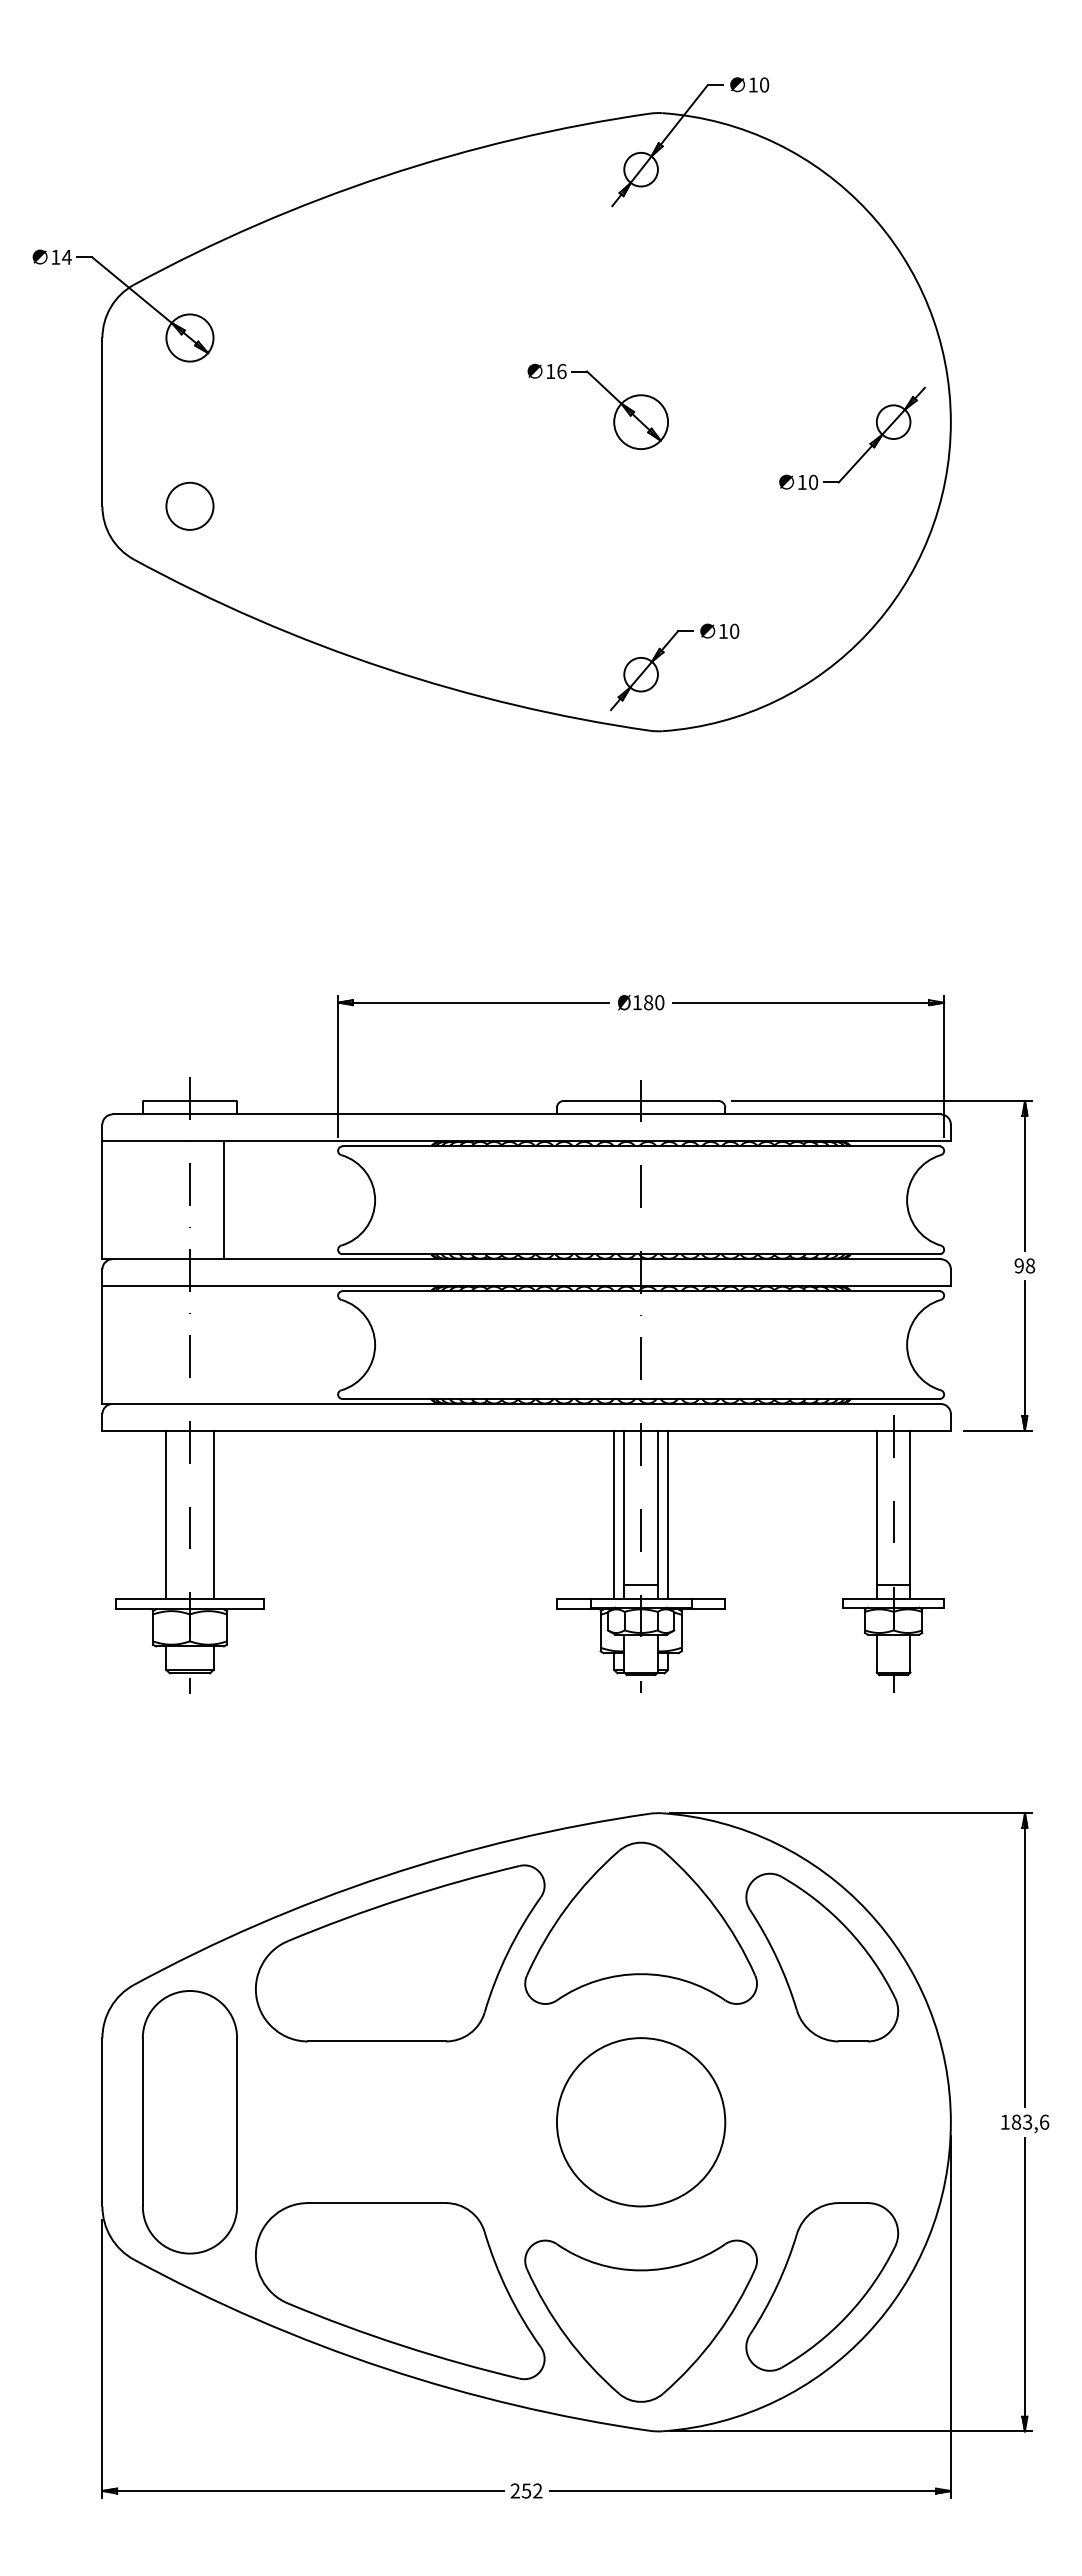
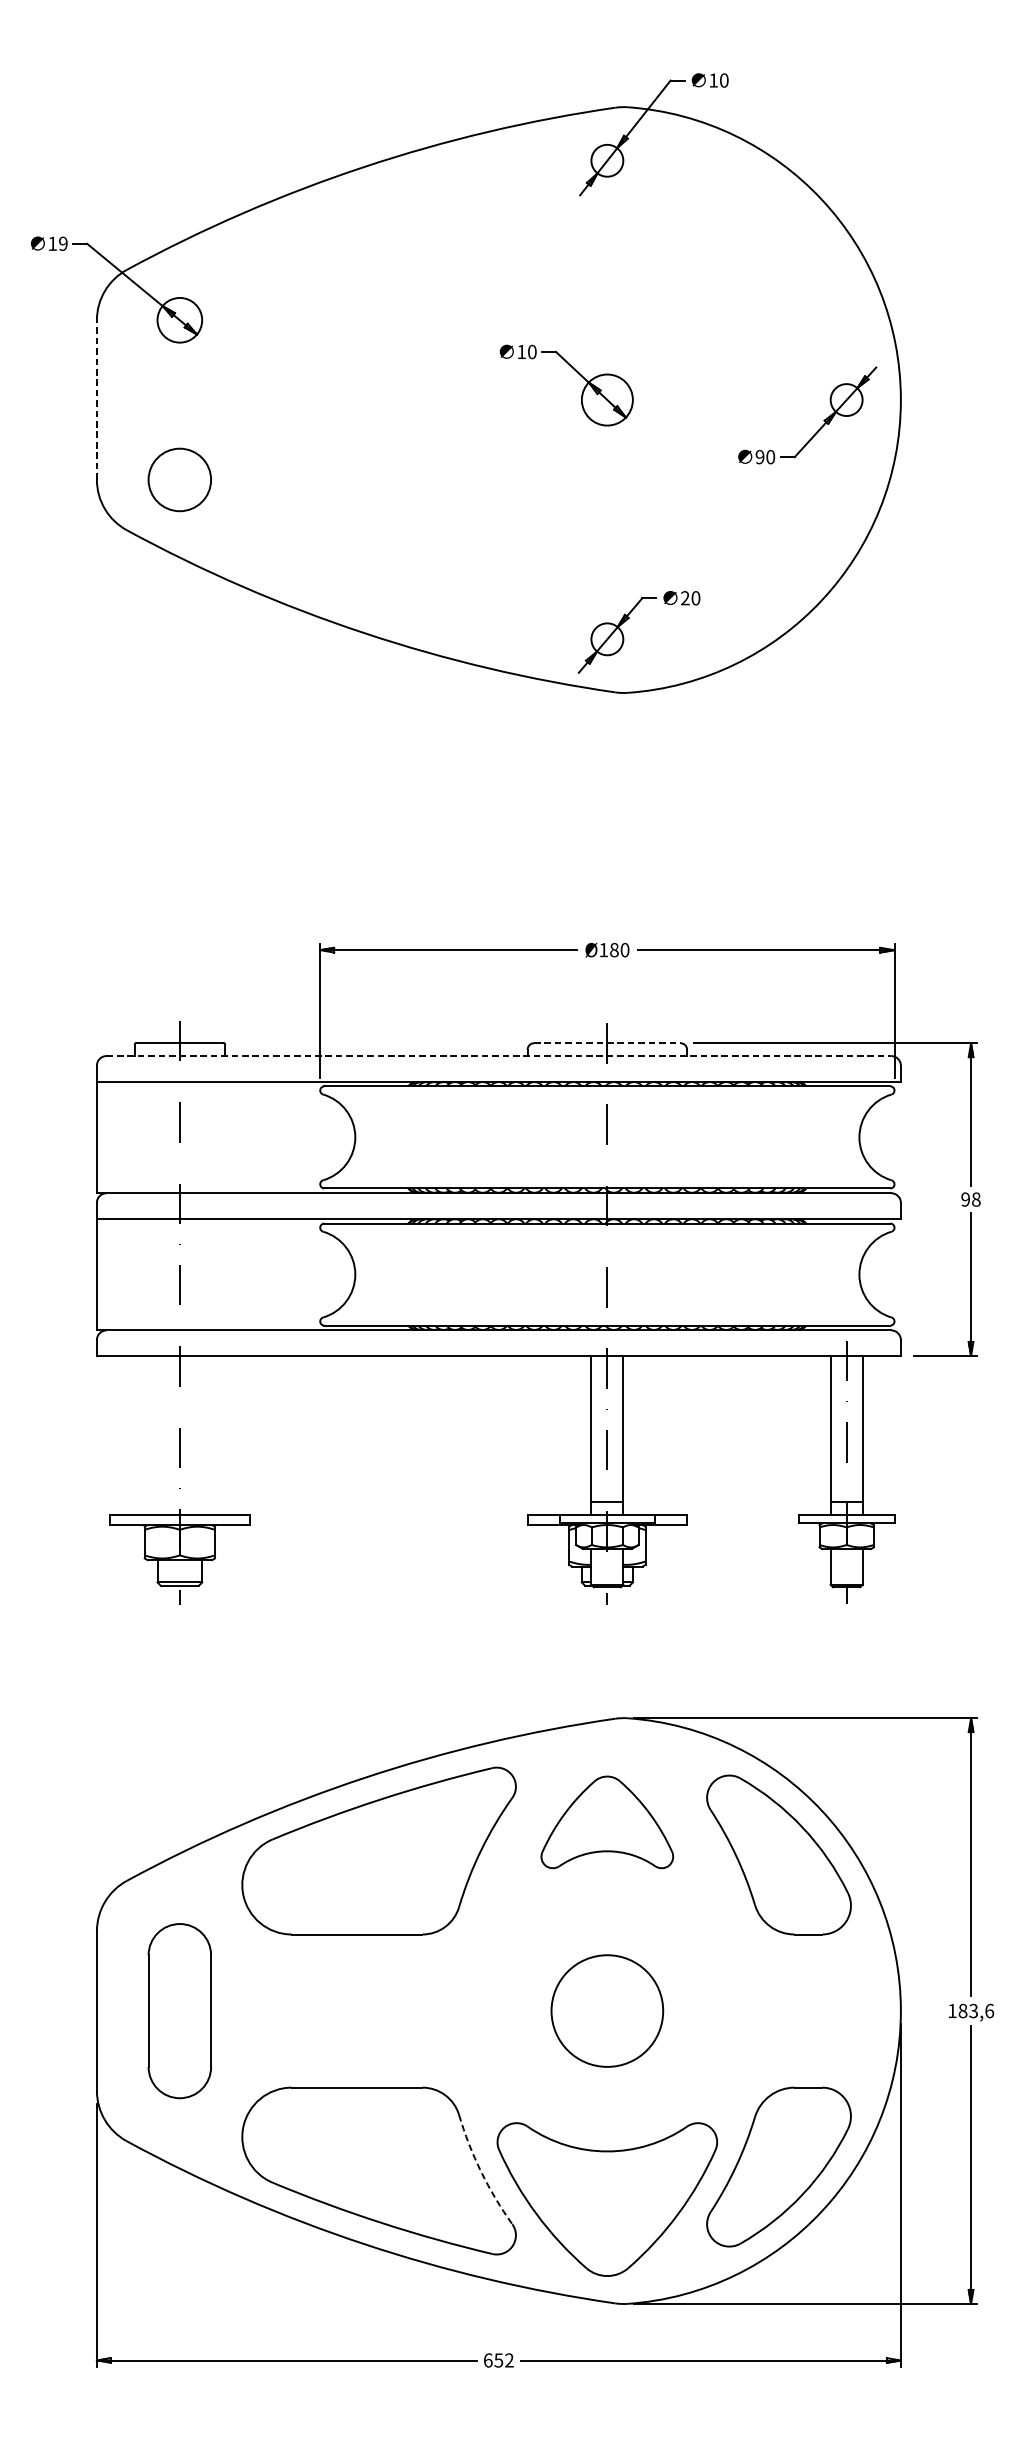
text: (66, 256) -> (62, 243), 14 -> 19
text: (561, 371) -> (531, 352), 16 -> 10
line: (102, 421) -> (96, 399), solid -> dashed
text: (801, 481) -> (759, 456), 10 -> 90
circle: (189, 505) -> (179, 479), size x1.4
text: (722, 630) -> (684, 597), 10 -> 20
line: (641, 1101) -> (607, 1043), solid -> dashed
line: (527, 1114) -> (499, 1056), solid -> dashed
line: (223, 1200) -> (211, 1137), removed
line: (166, 1514) -> (157, 1435), removed
line: (213, 1514) -> (202, 1435), removed
line: (614, 1514) -> (582, 1435), removed
line: (668, 1514) -> (633, 1435), removed
part: (640, 1922) -> (606, 1821), size x0.6
part: (189, 2122) -> (179, 2011), size x0.7
circle: (640, 2122) -> (606, 2011), size x0.7
arc: (507, 2291) -> (480, 2171), solid -> dashed
text: (515, 2490) -> (488, 2359), 252 -> 652

